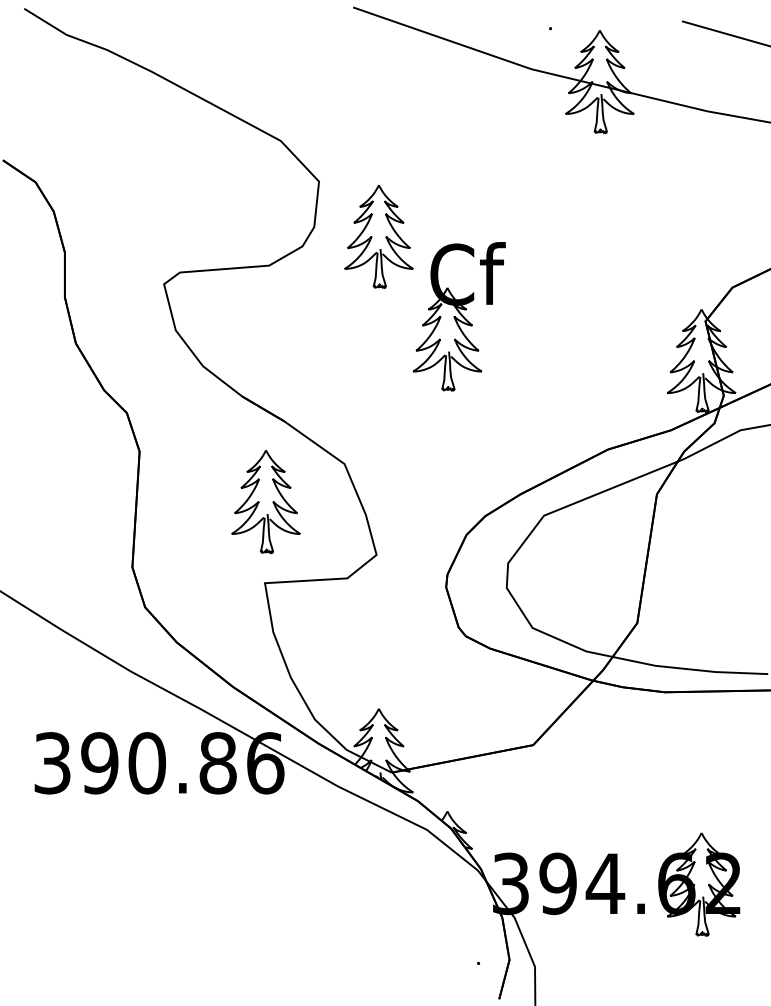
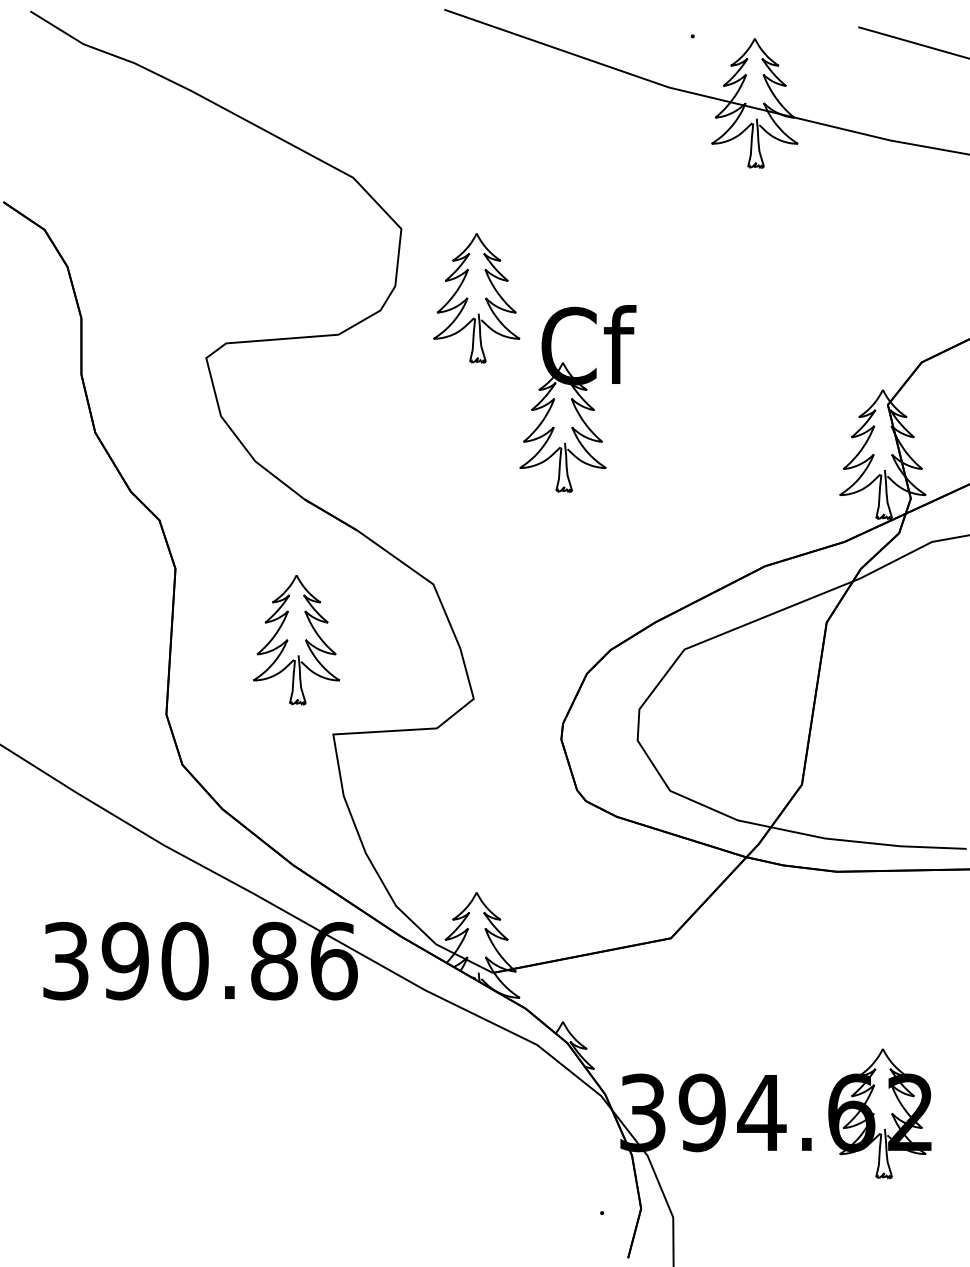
part: (265, 502) -> (296, 640), moved

